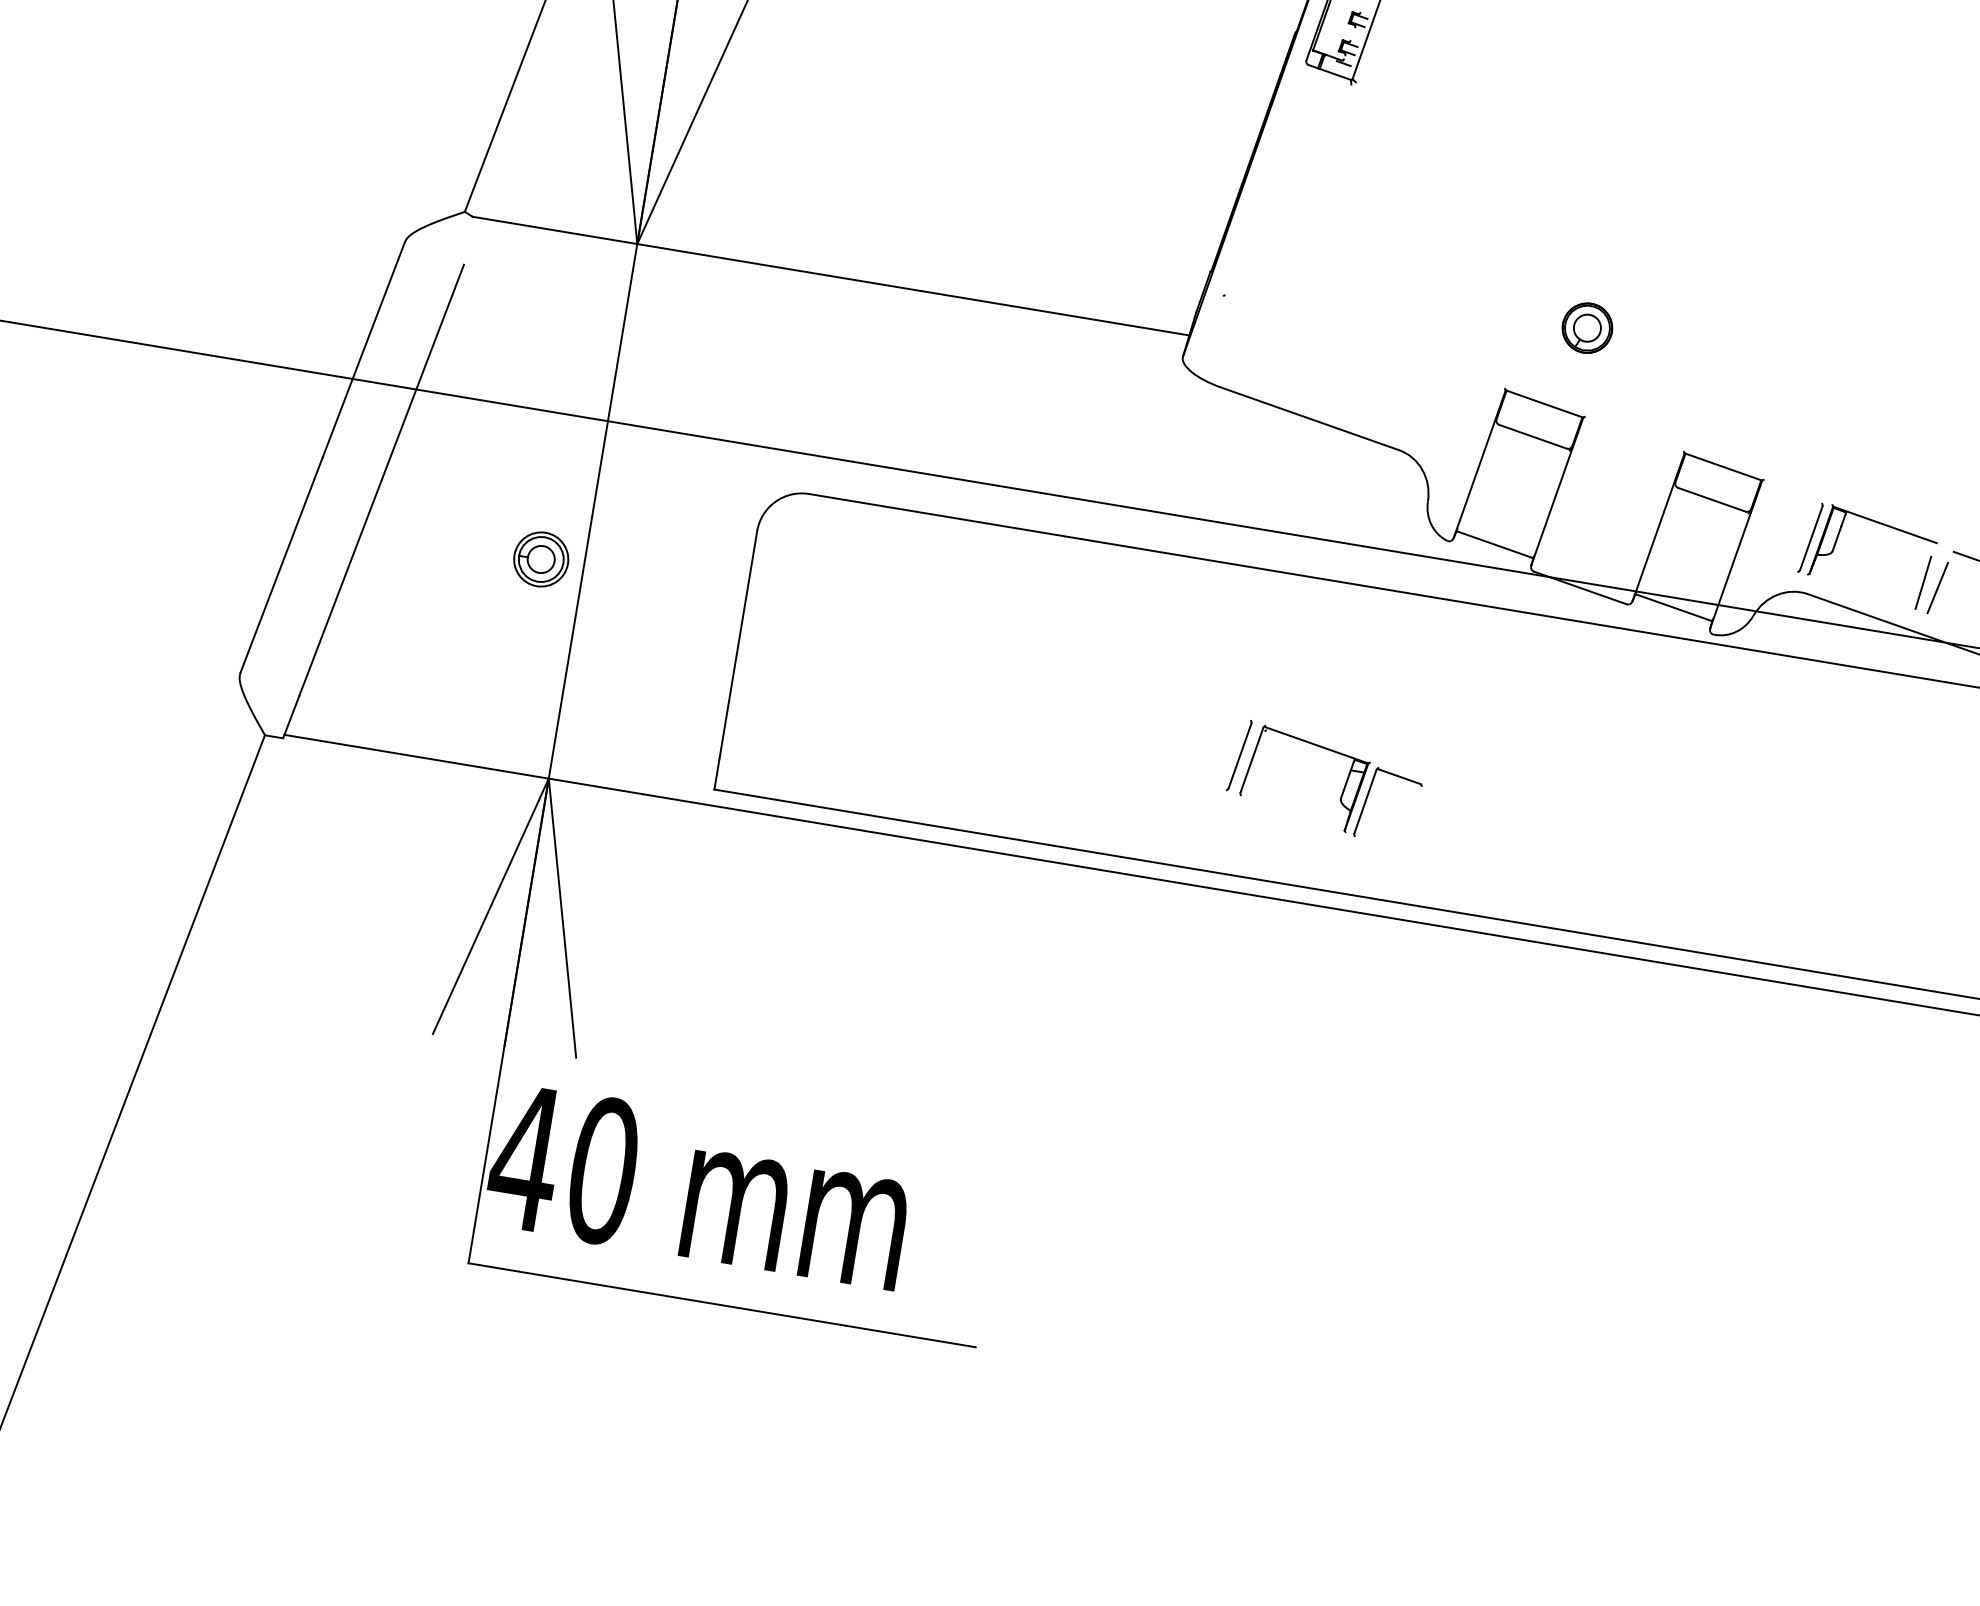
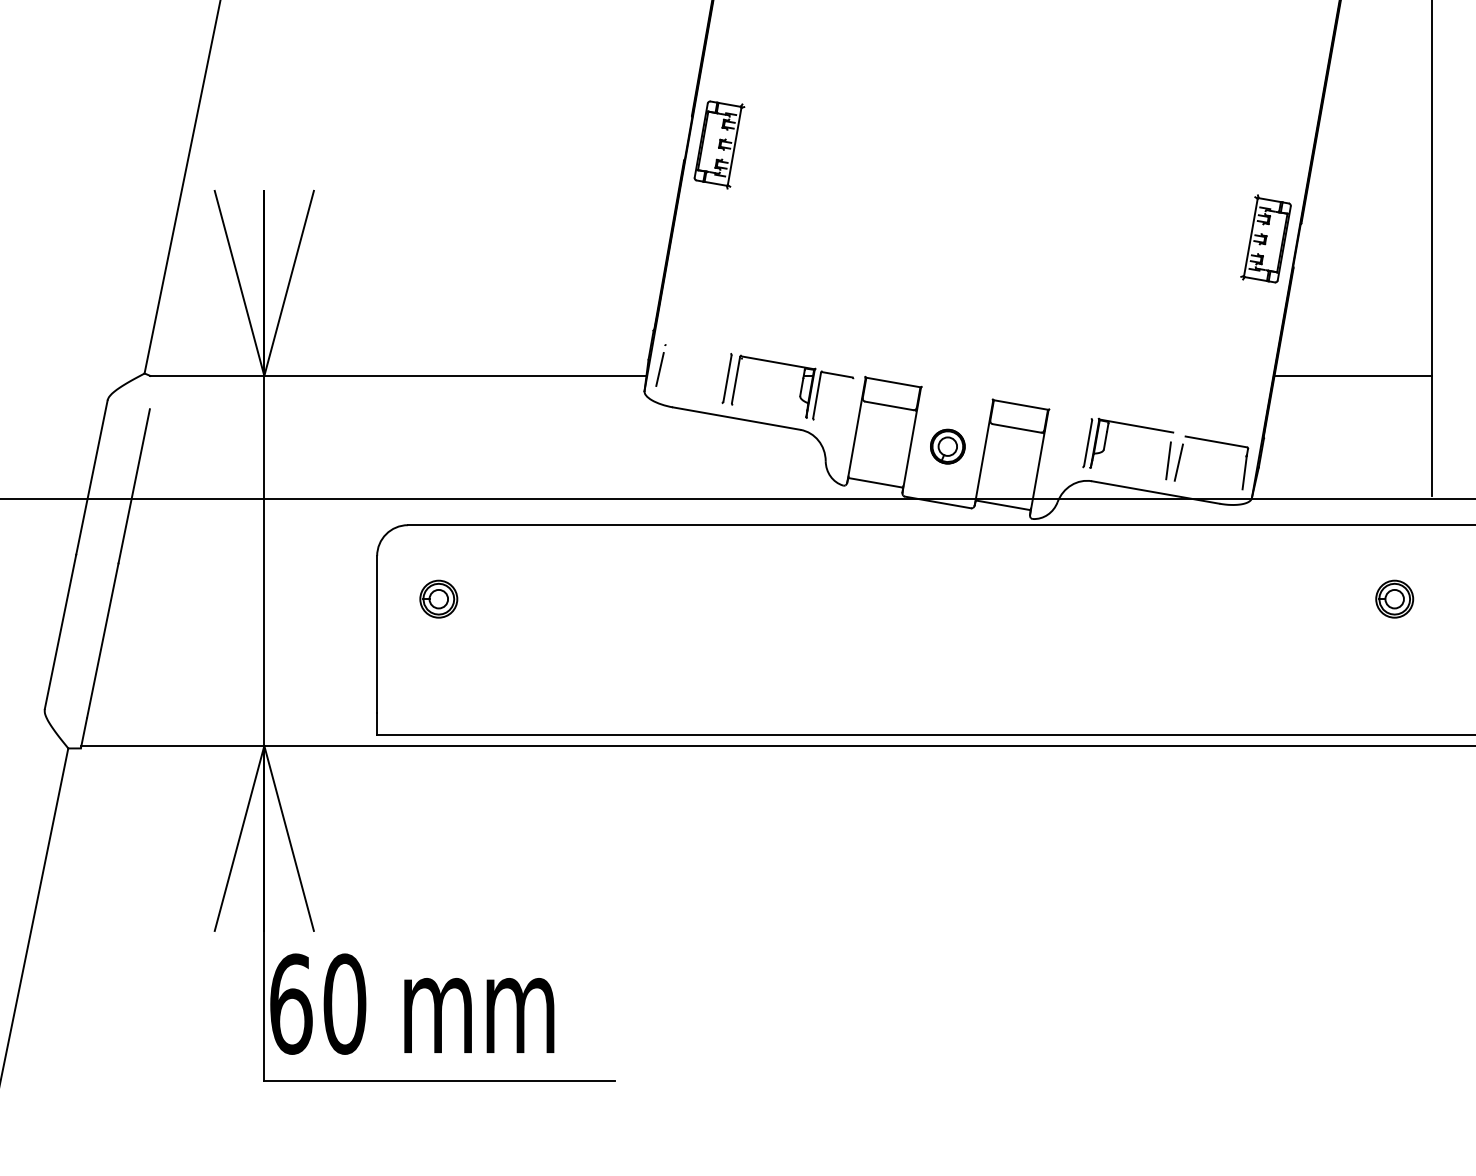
part: (1586, 327) -> (947, 446), moved
line: (1209, 329) -> (659, 369), added
part: (540, 558) -> (438, 598), moved
part: (1343, 786) -> (800, 387), moved
text: (524, 1156) -> (290, 1003), 40 -> 60

